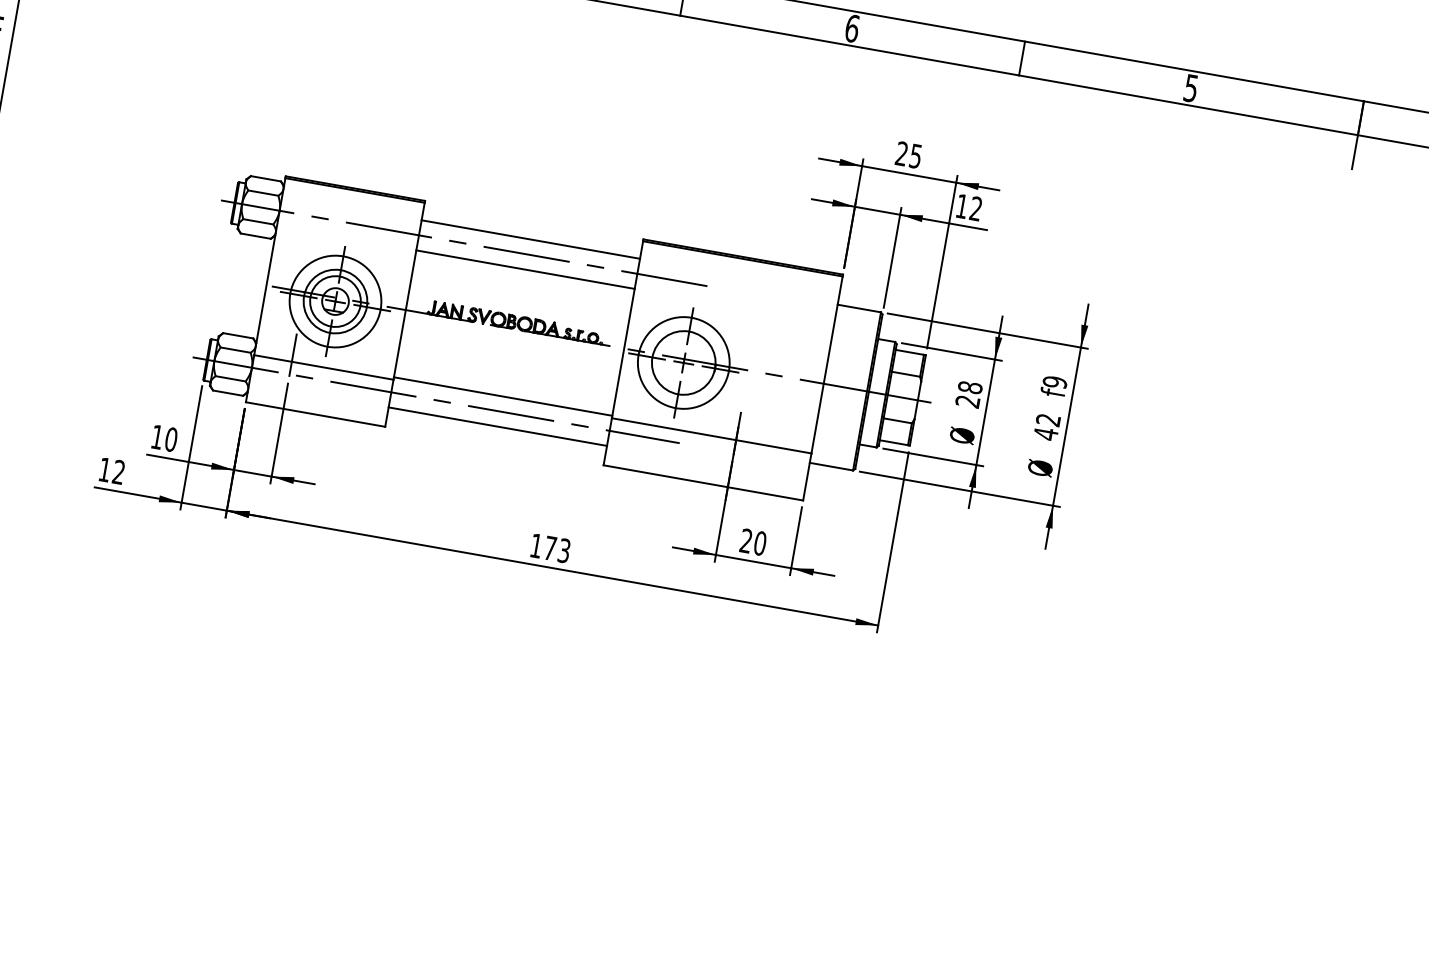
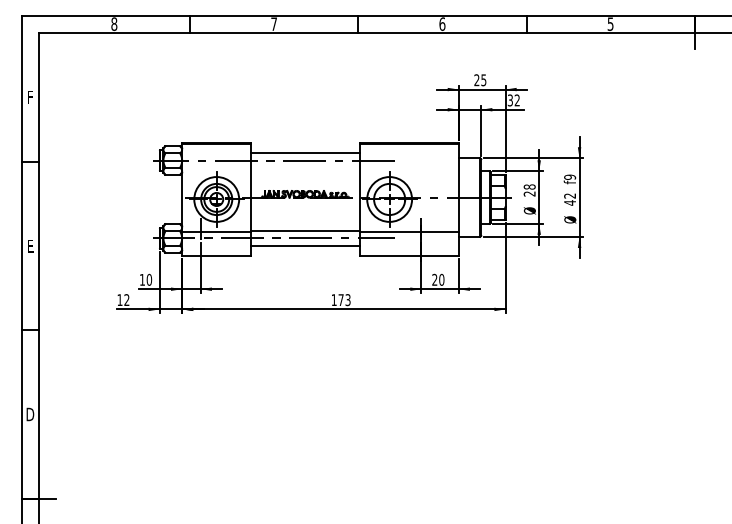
text: (960, 206) -> (509, 100), 12 -> 32
line: (525, 268) -> (305, 167), removed

